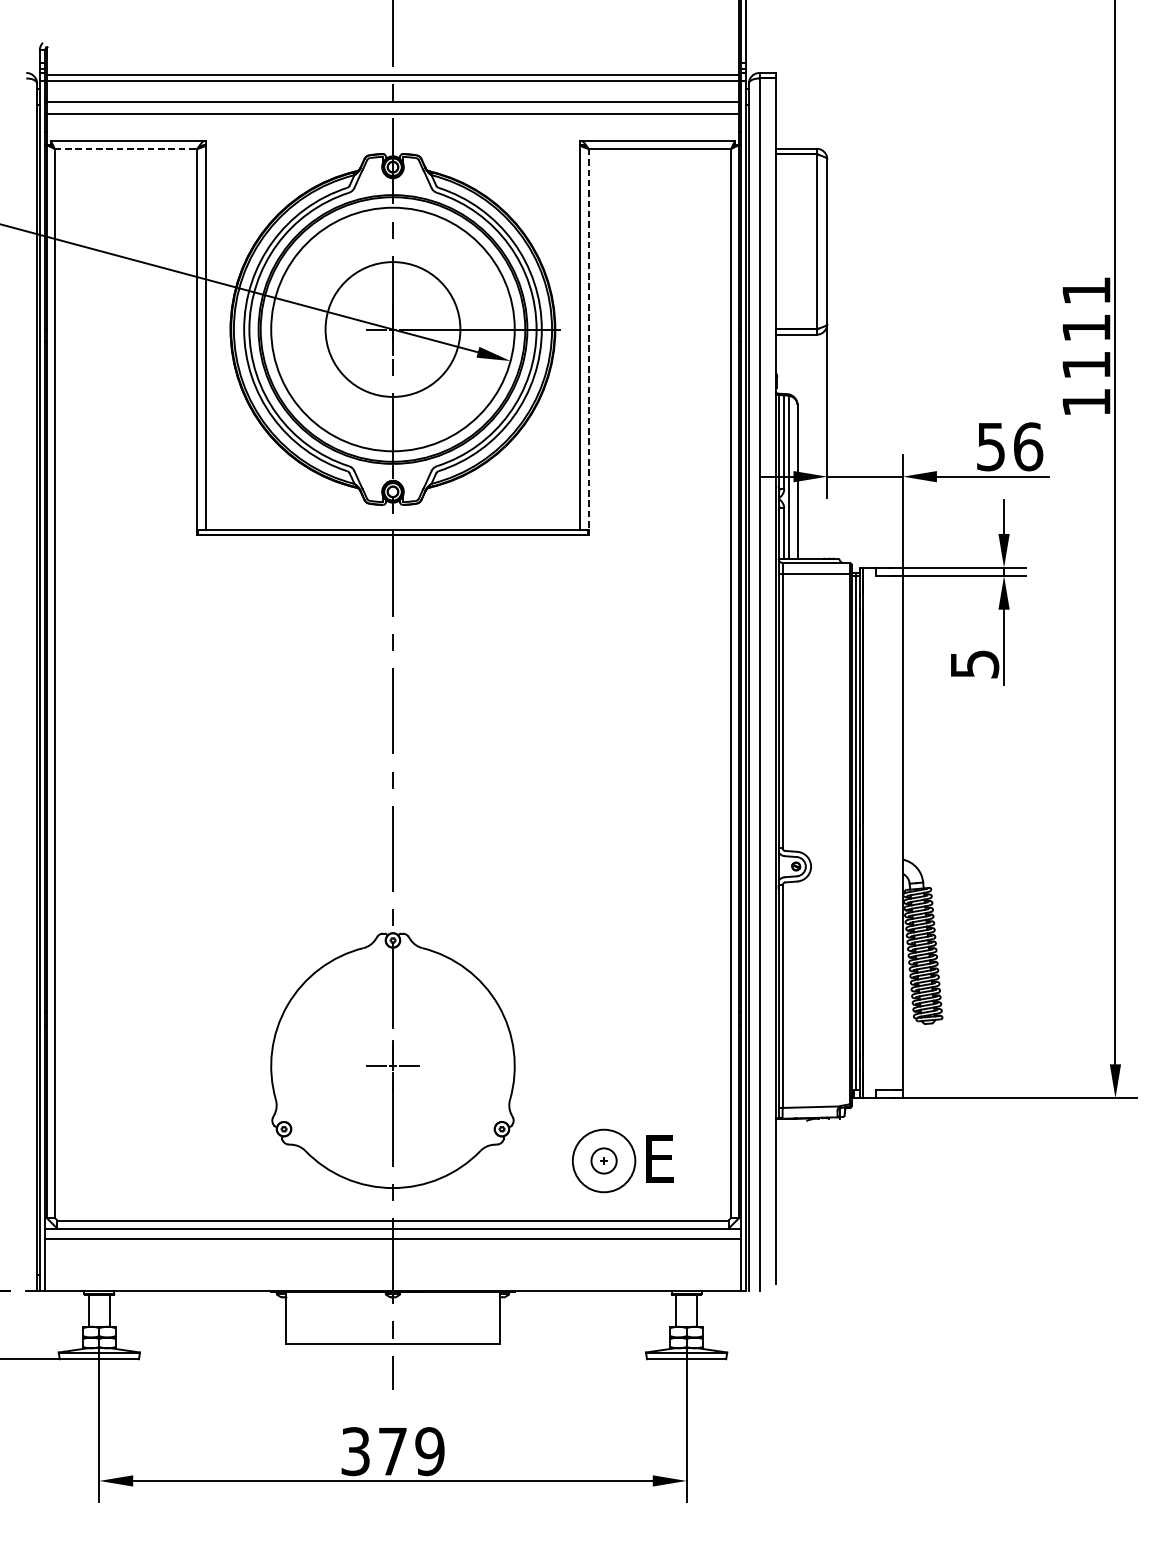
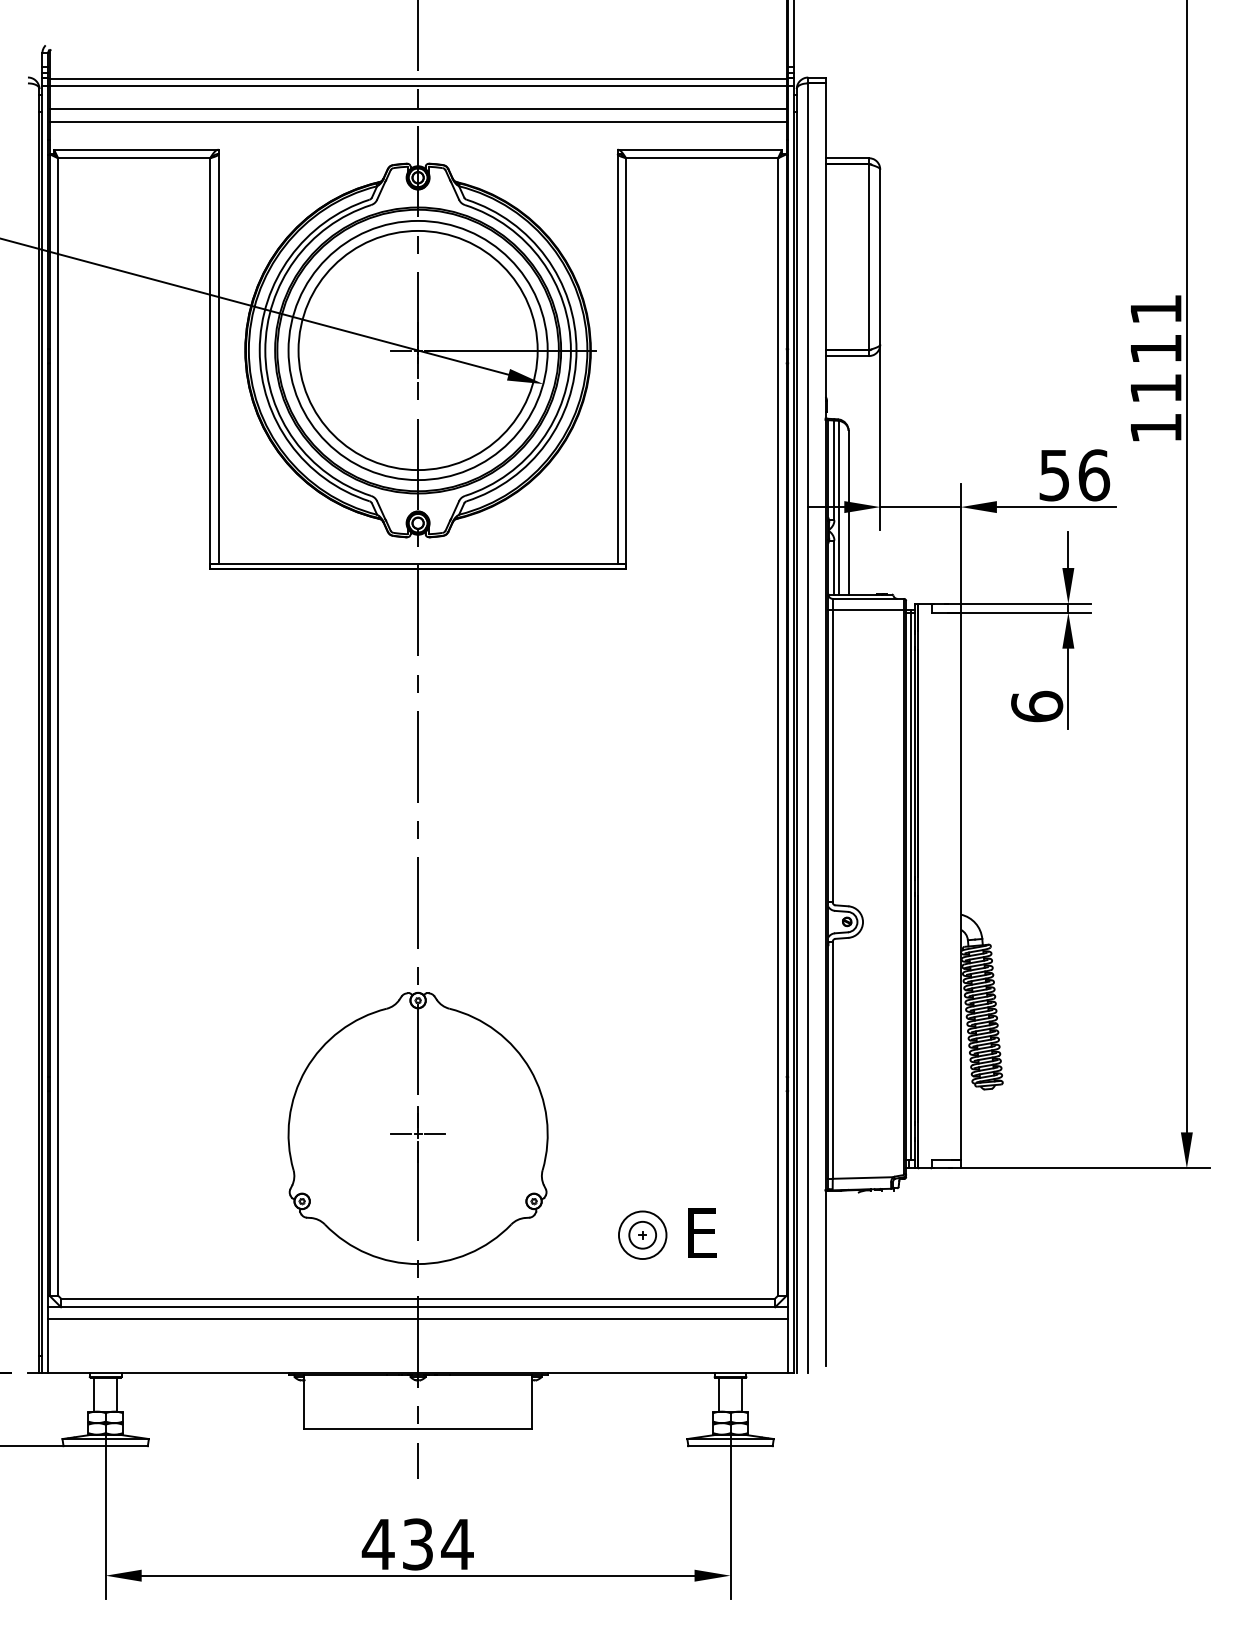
line: (126, 149) -> (134, 158), dashed -> solid
circle: (392, 329) -> (417, 350), size x1.67
line: (588, 339) -> (626, 361), dashed -> solid
text: (975, 664) -> (1037, 706), 5 -> 6
circle: (603, 1161) -> (642, 1235), size x0.71
text: (392, 1451) -> (417, 1544), 379 -> 434

